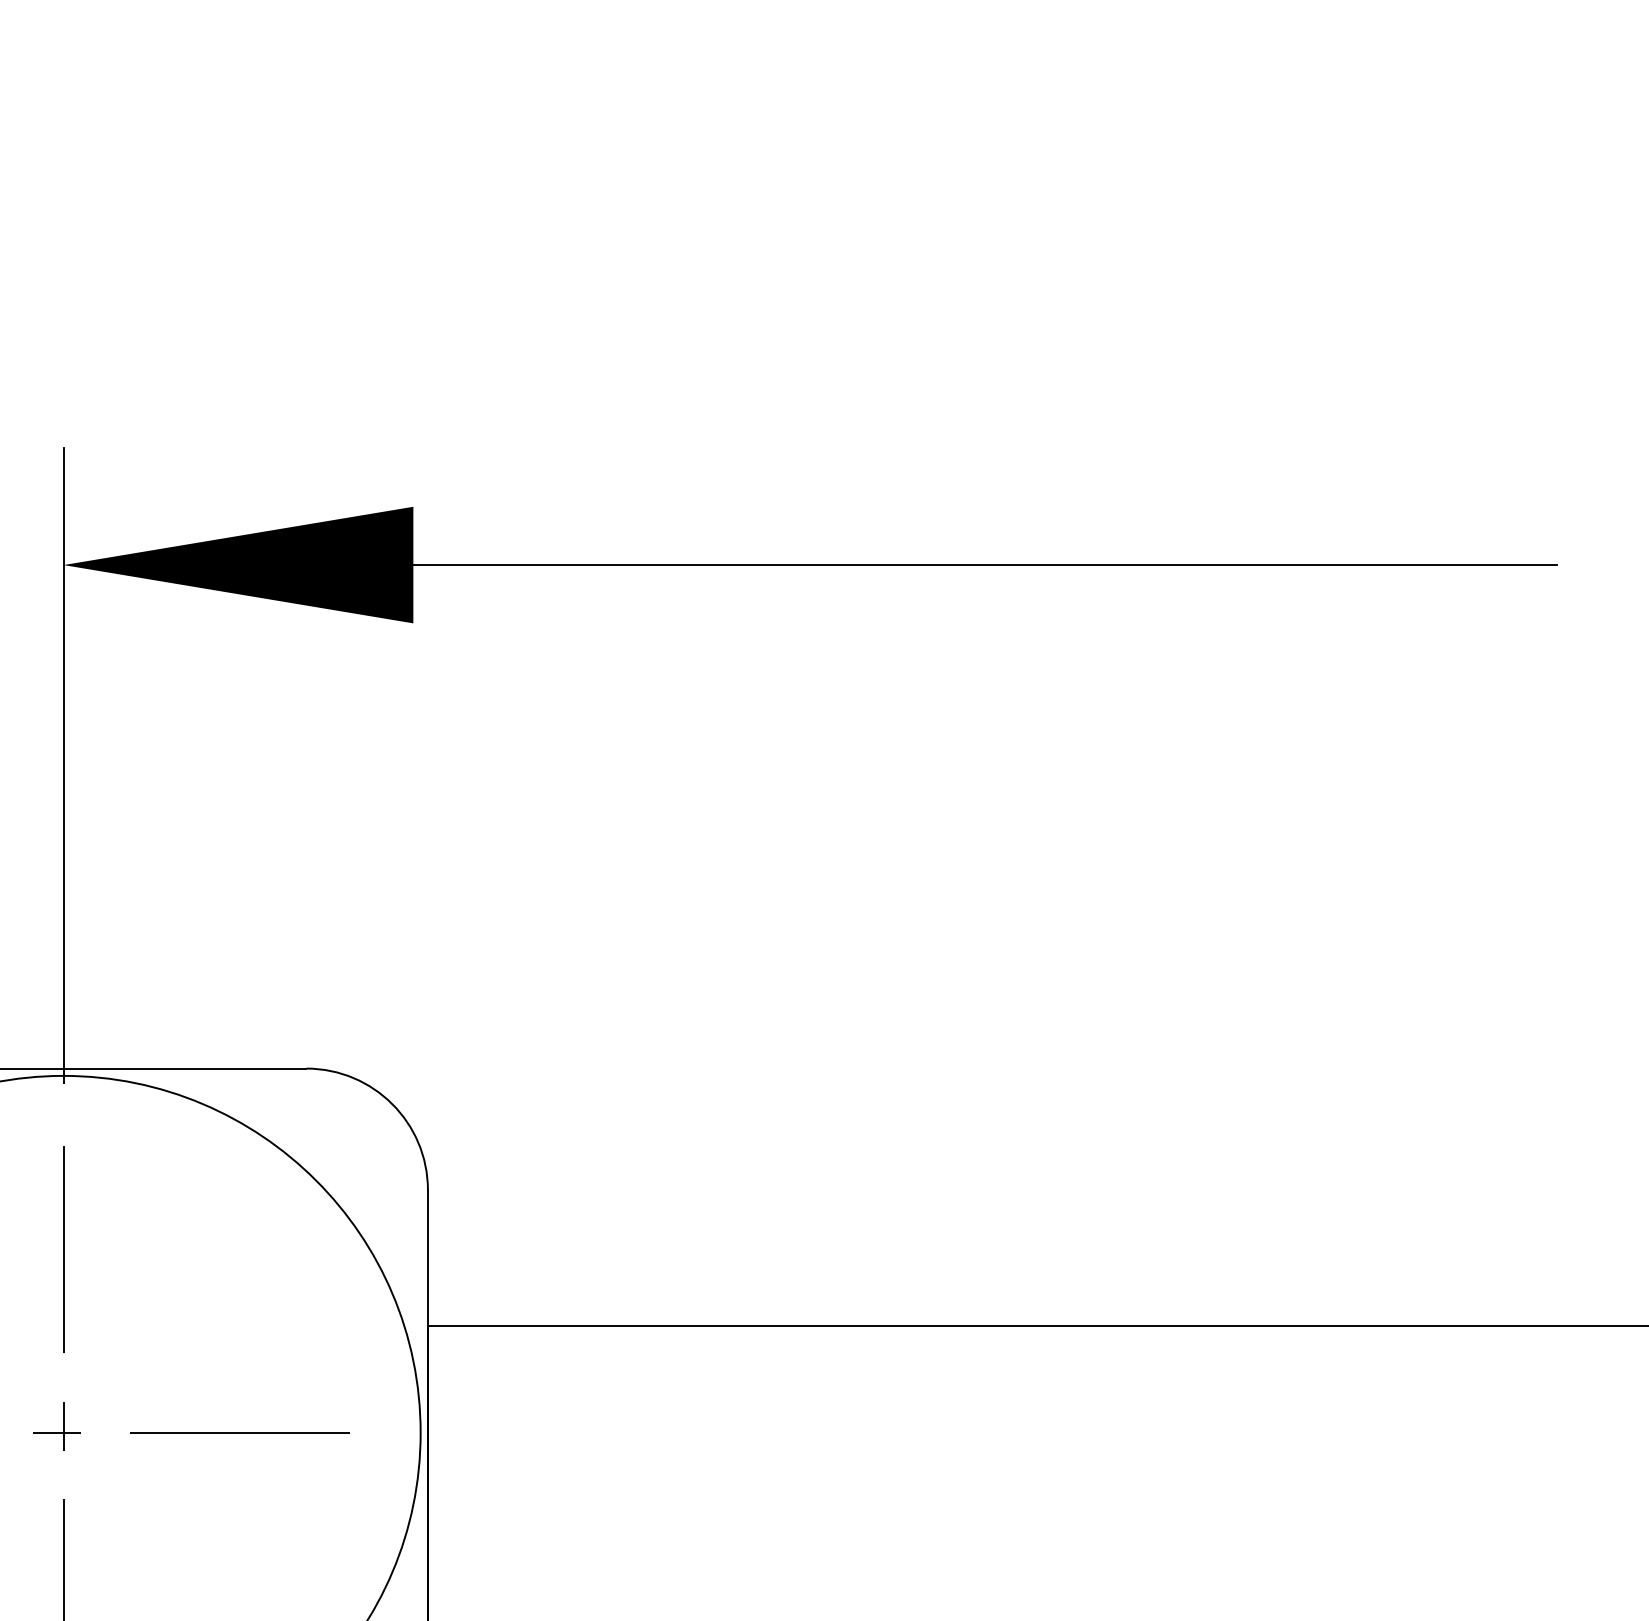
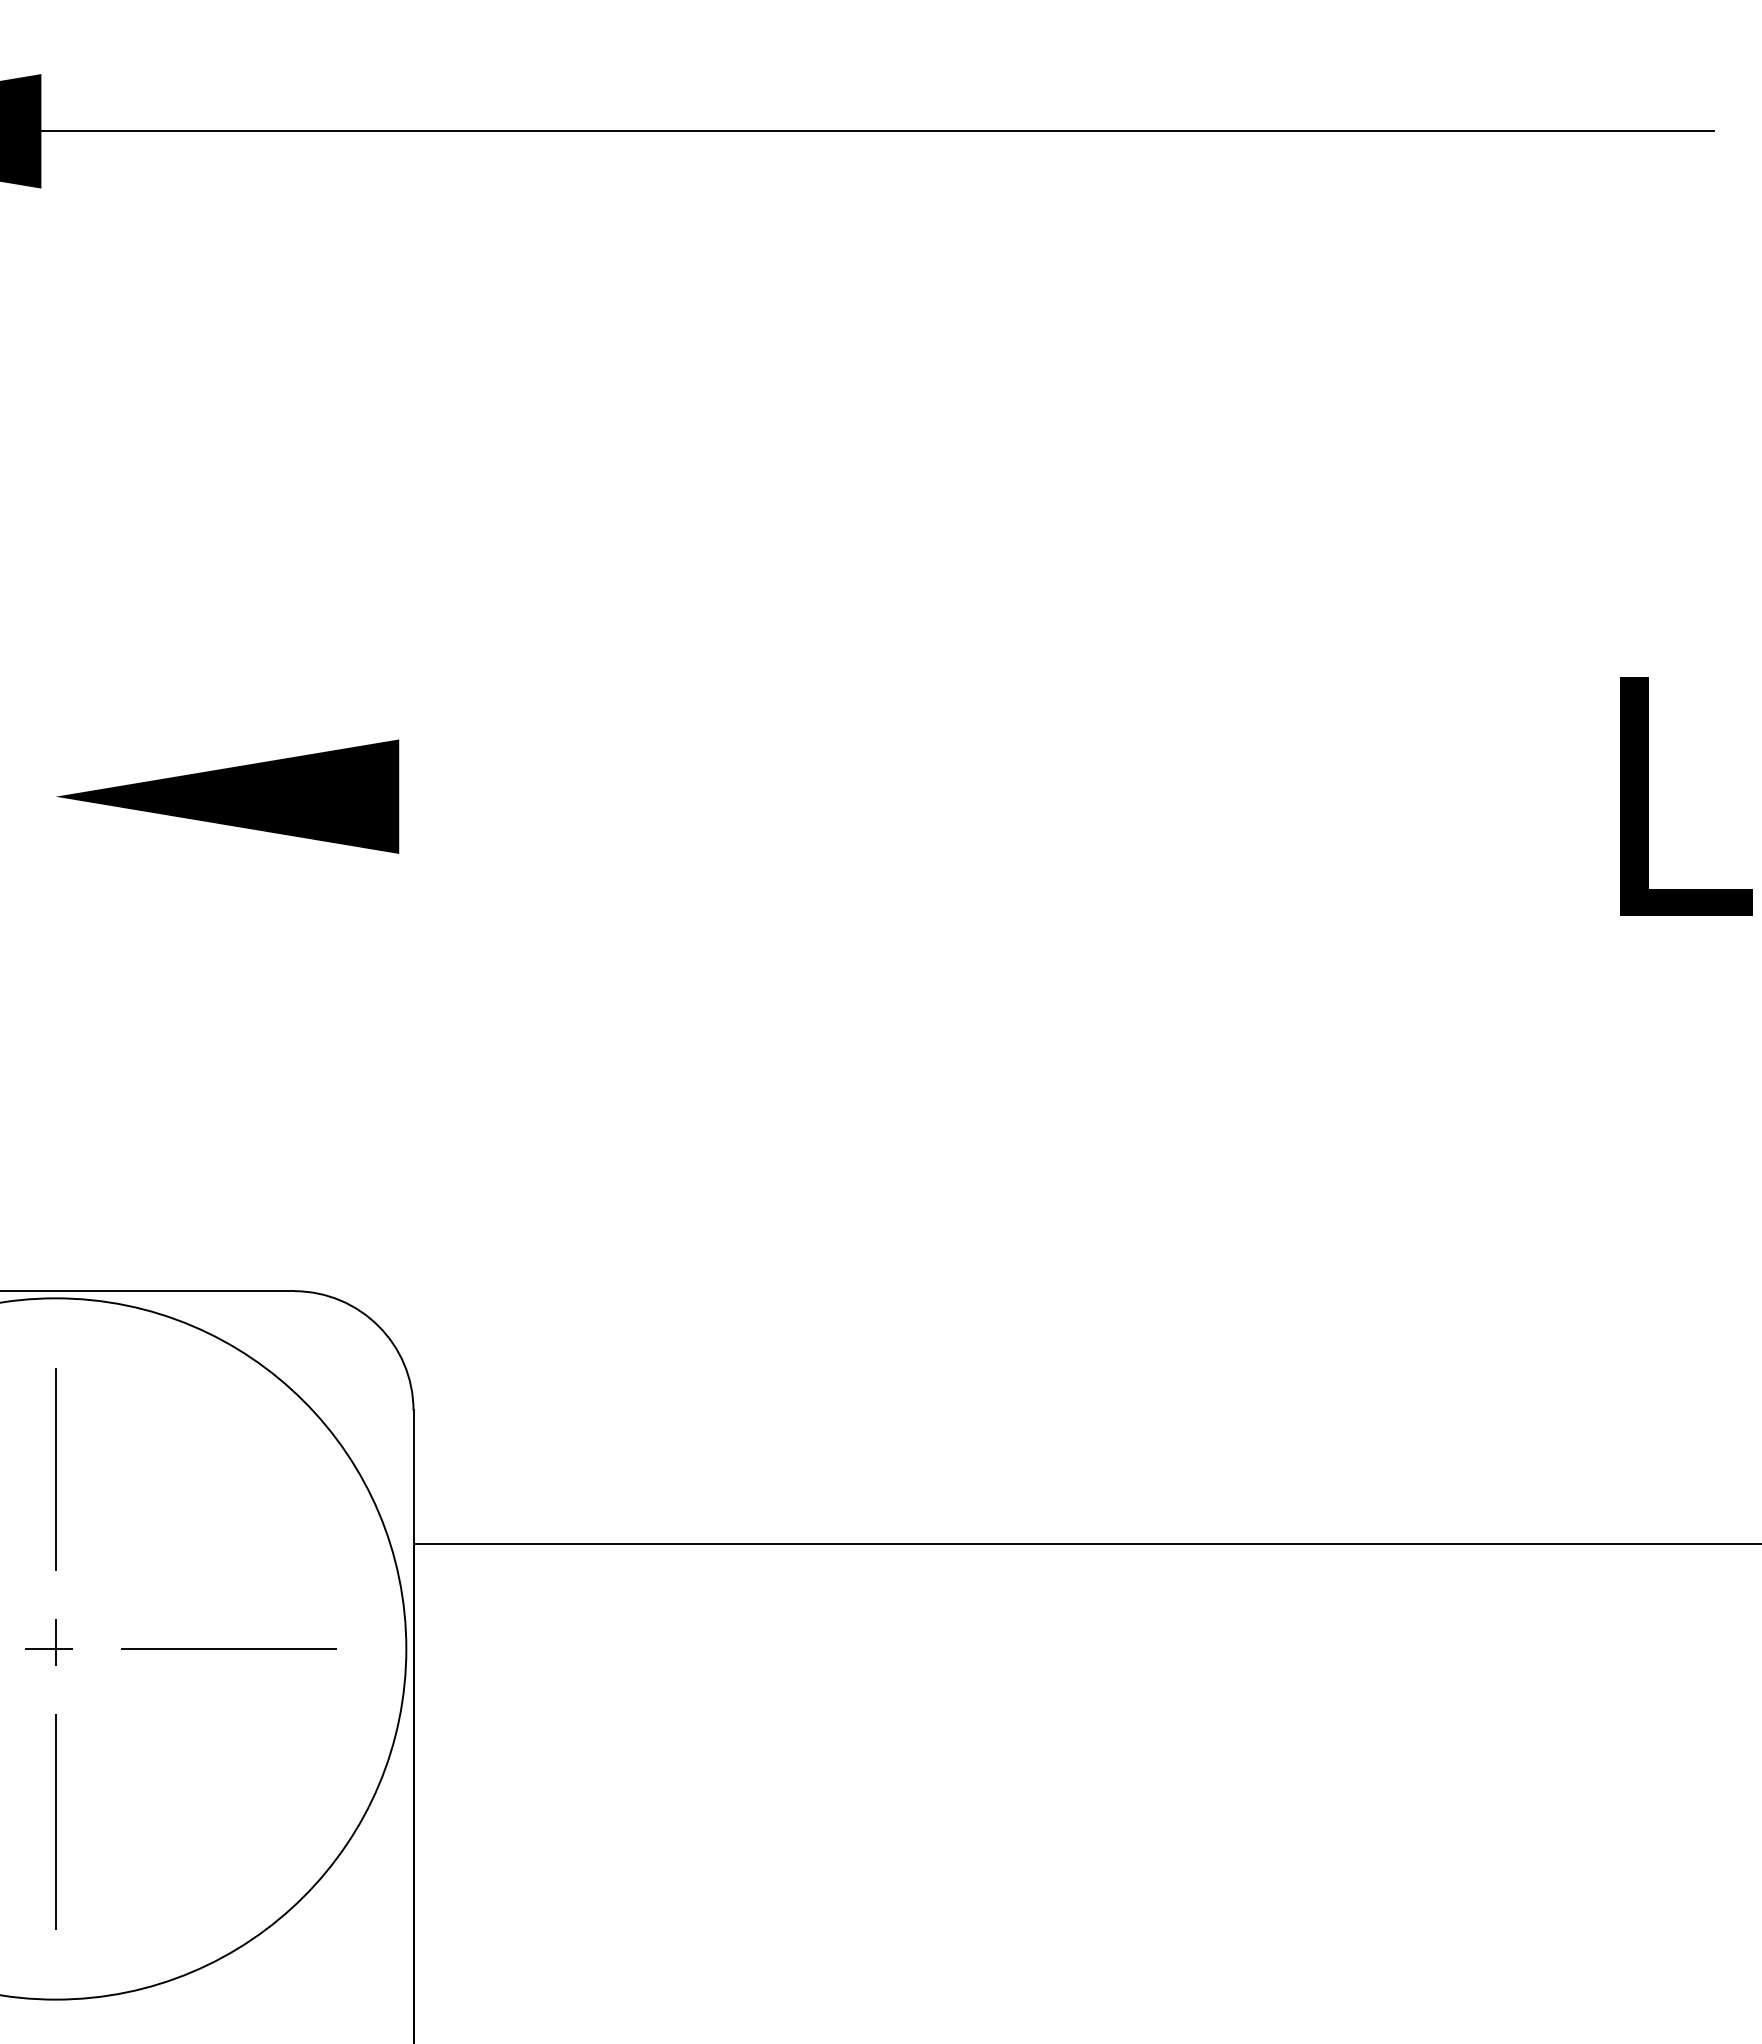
line: (984, 564) -> (960, 796), removed
line: (63, 765) -> (55, 993), removed

